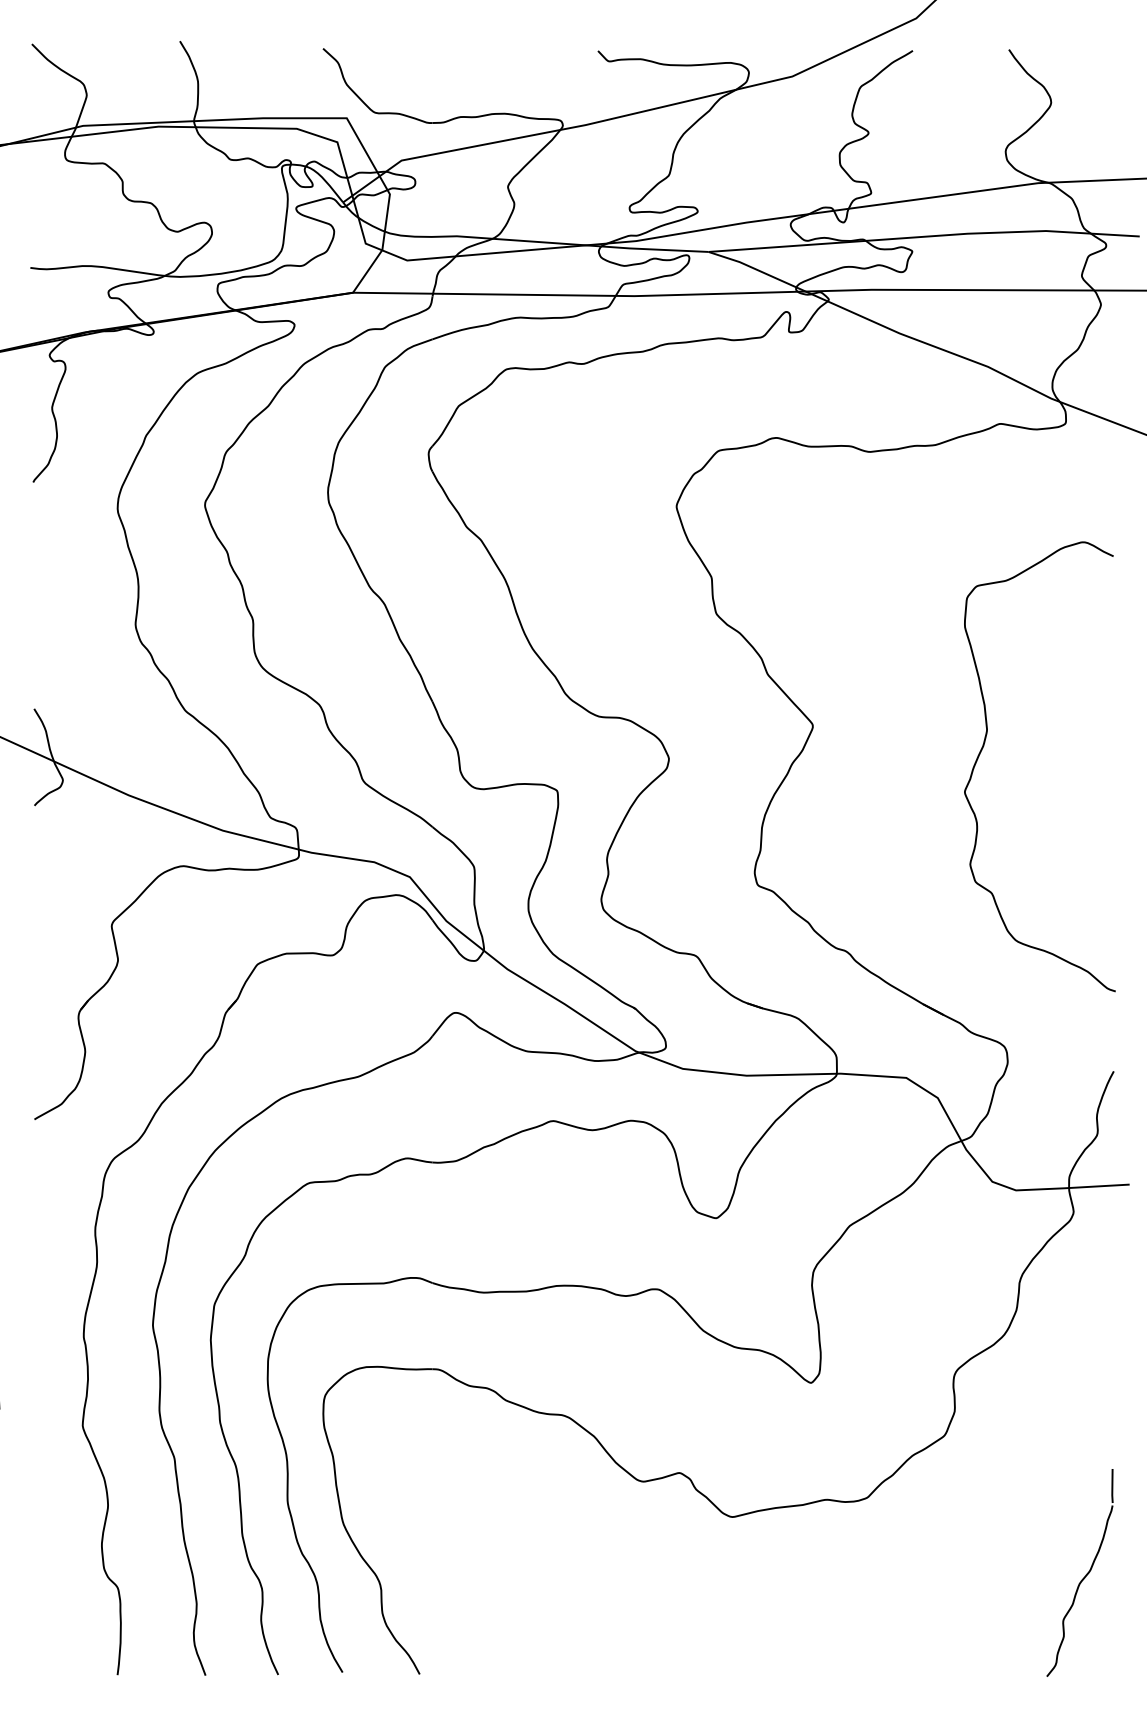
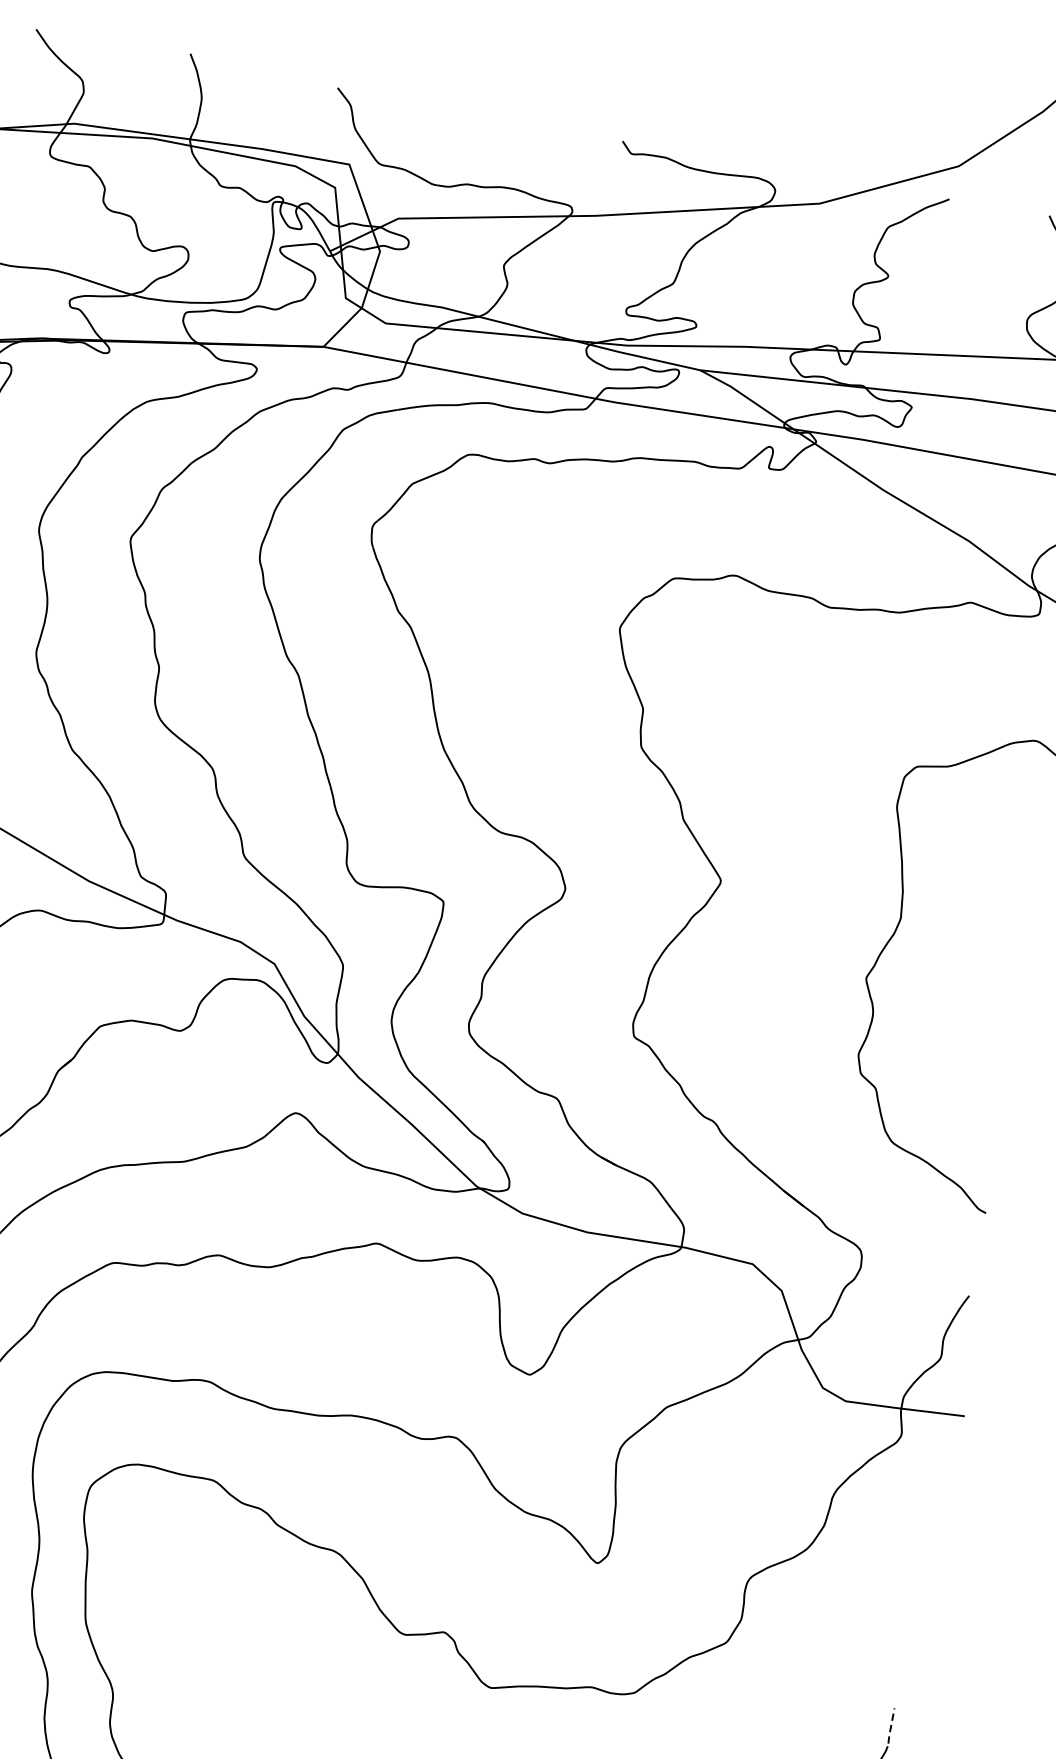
line: (1112, 1486) -> (891, 1726), solid -> dashed

